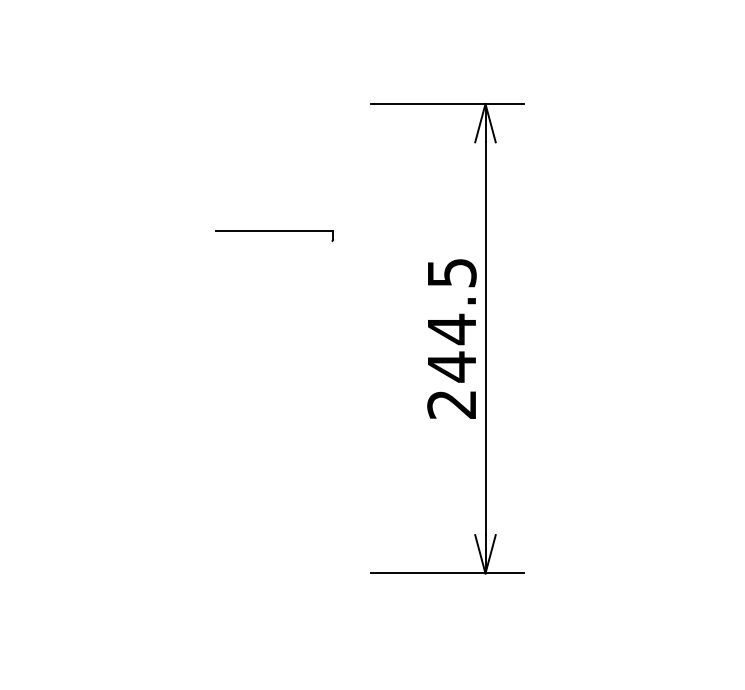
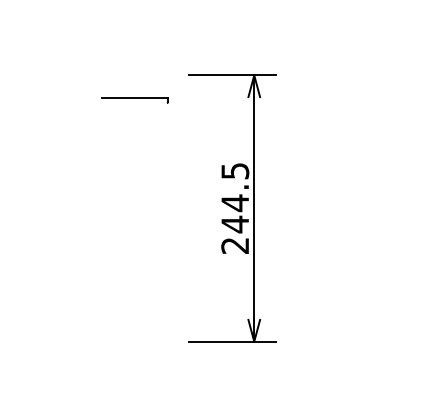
part: (274, 236) -> (134, 100), moved

